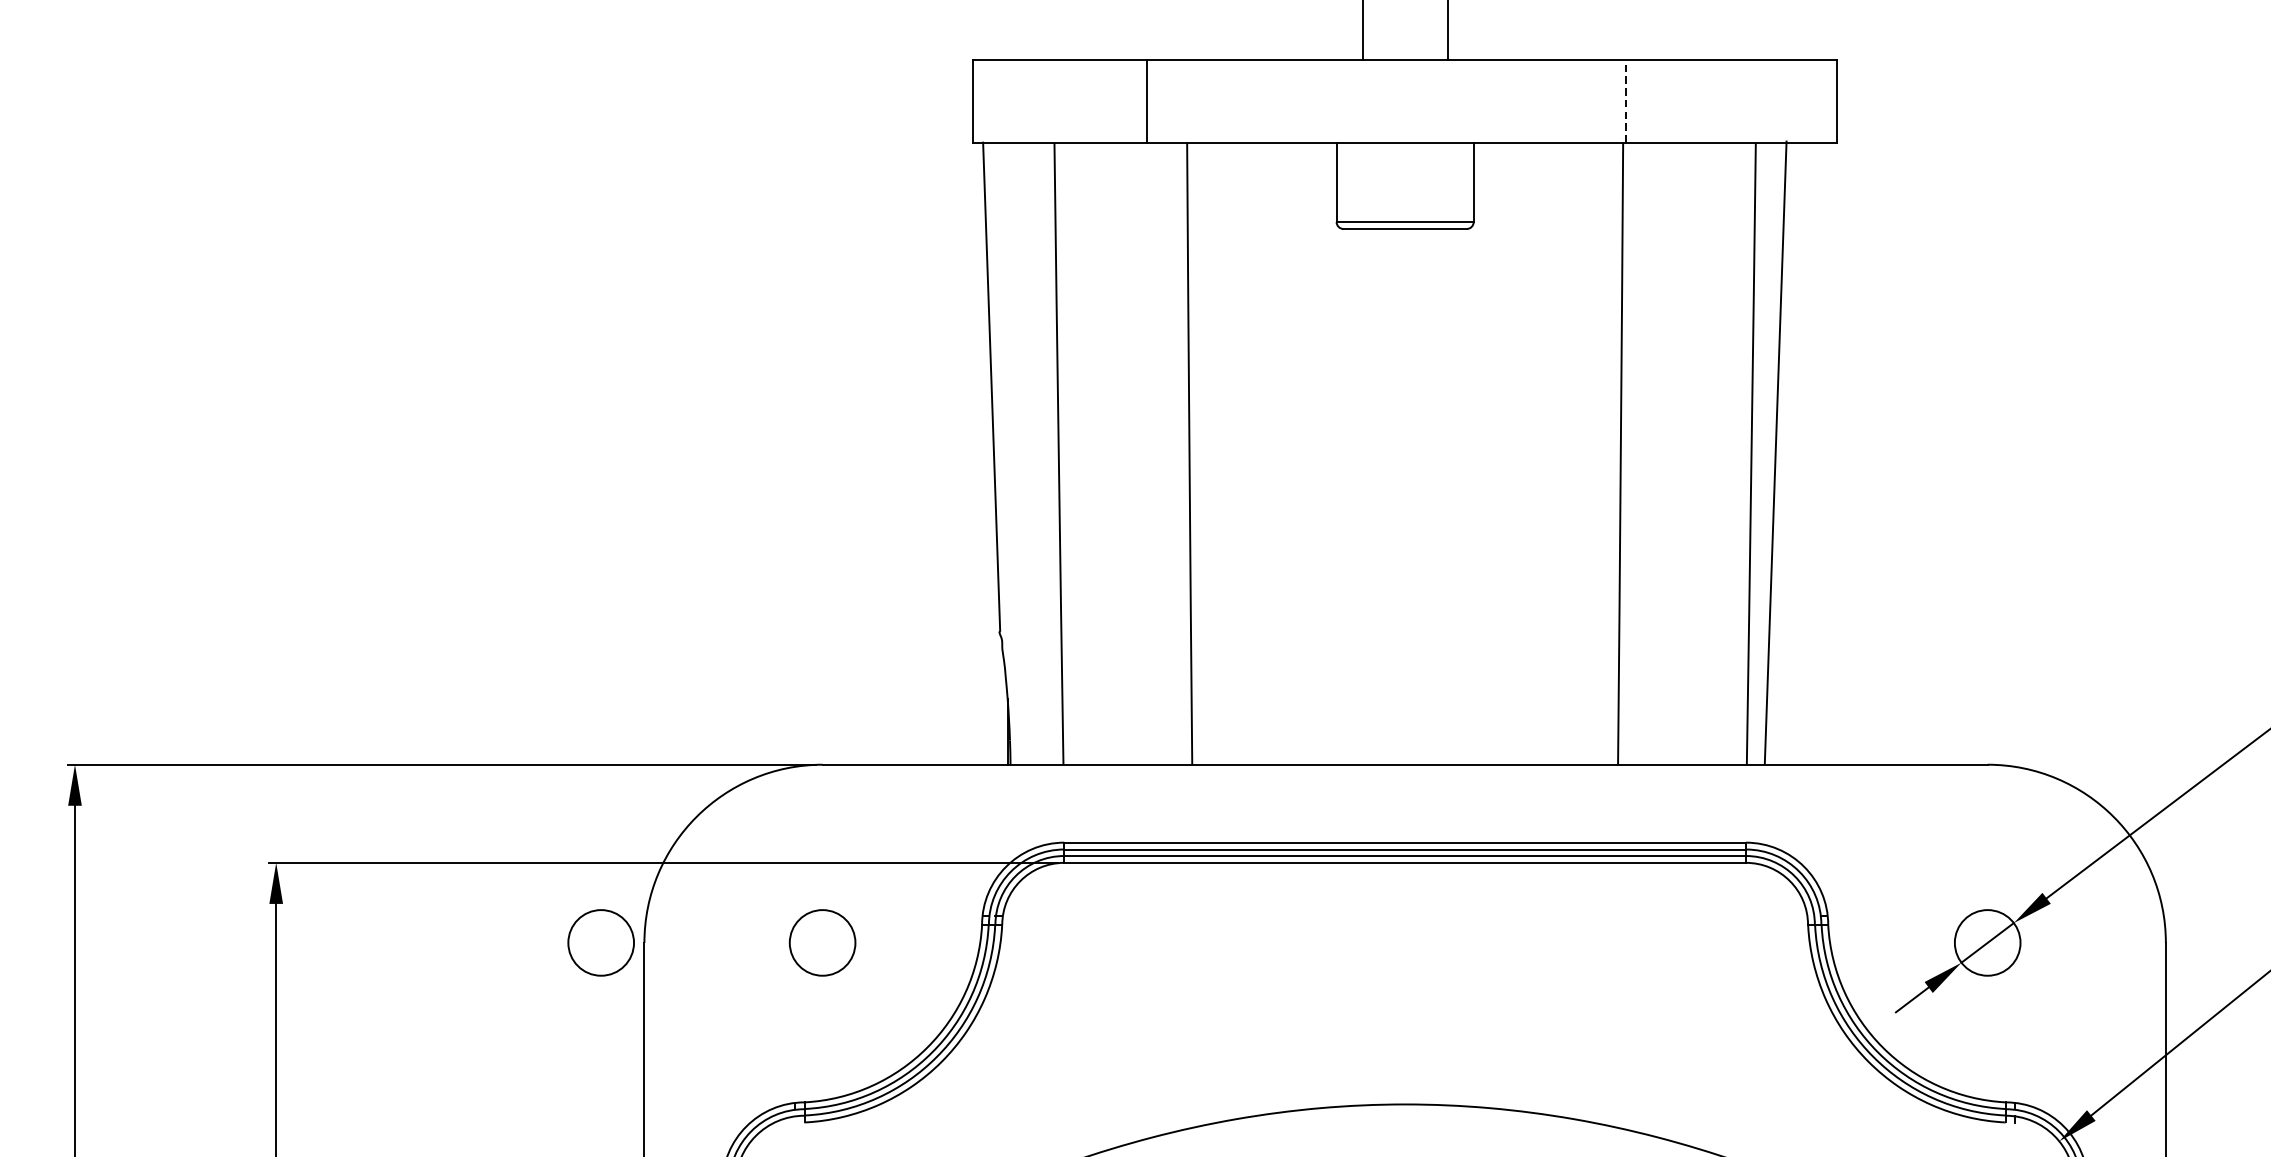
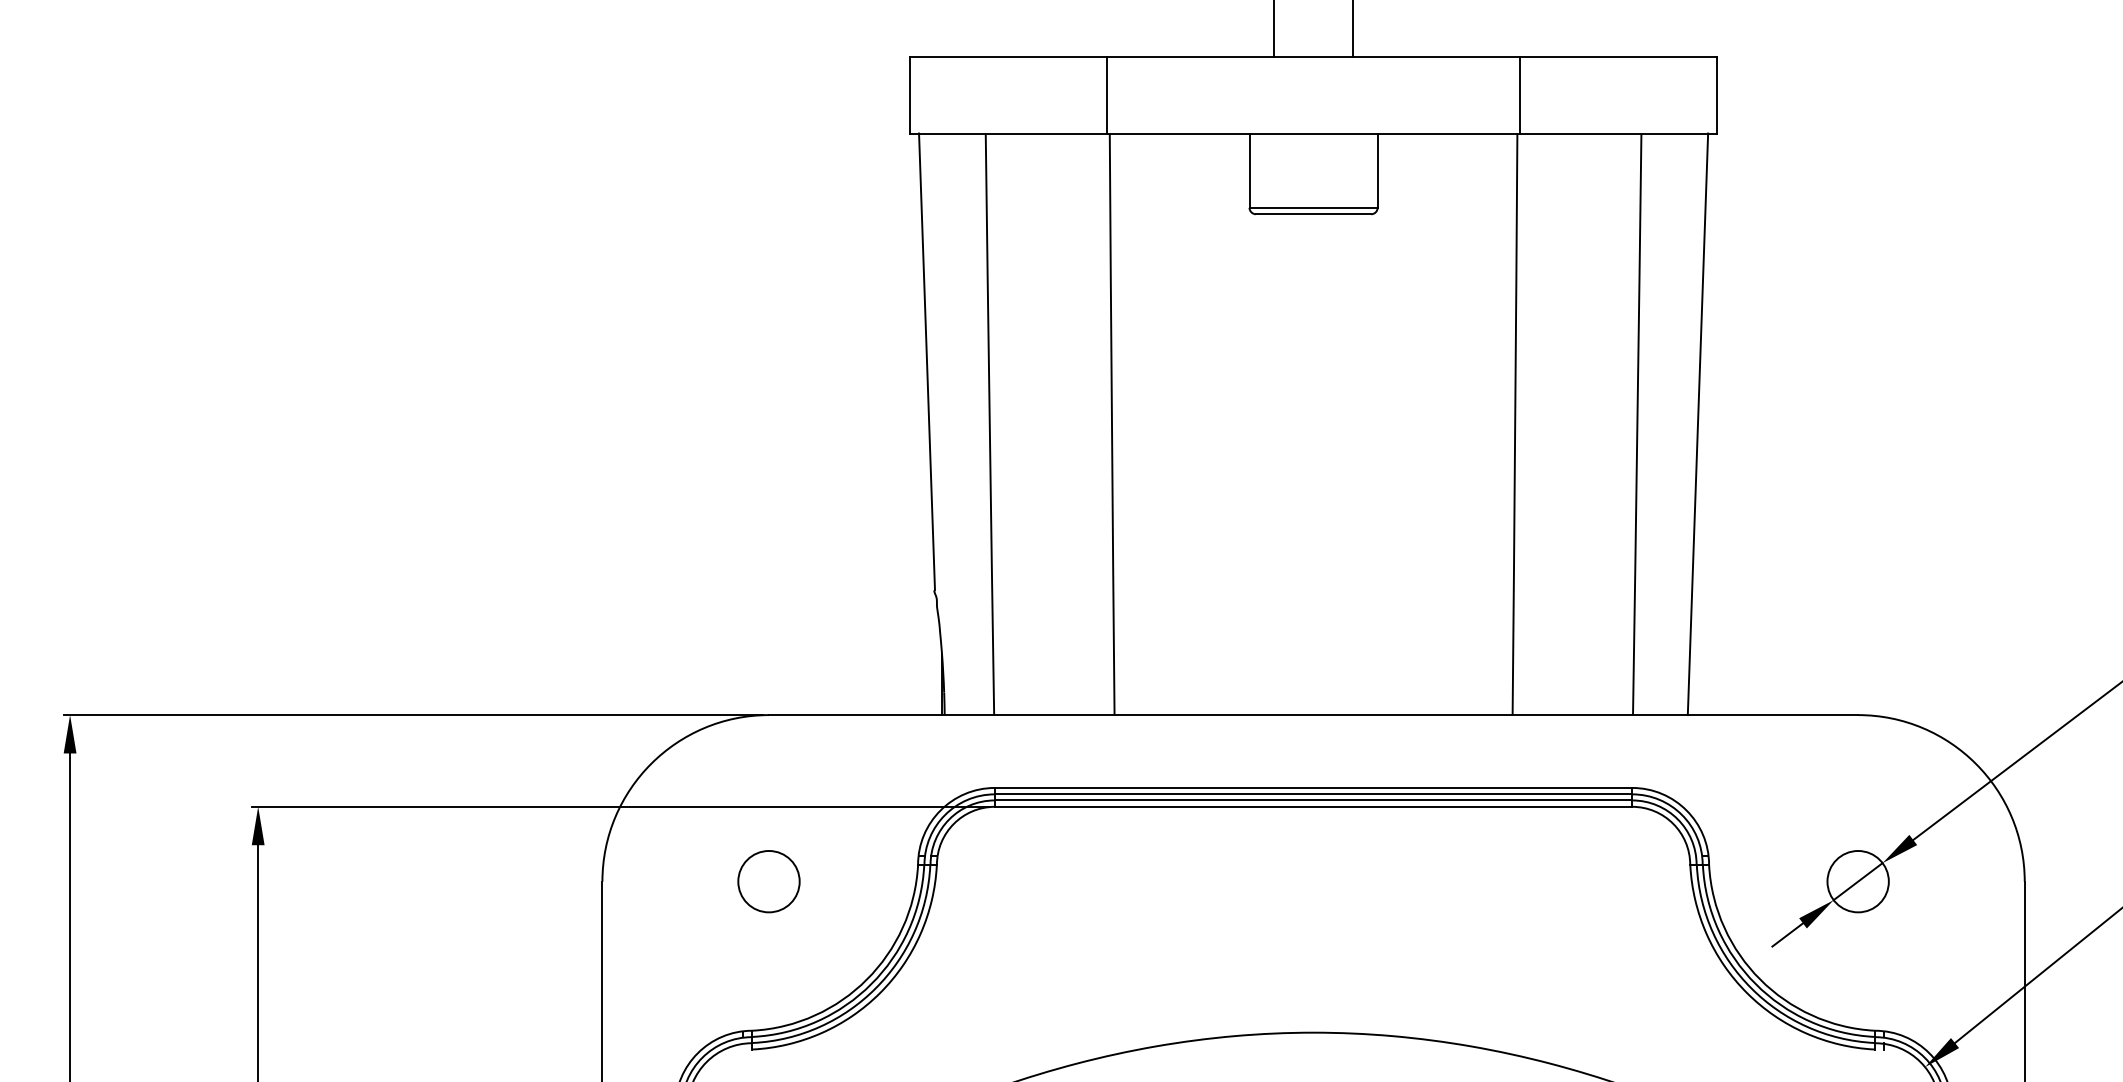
line: (1147, 100) -> (1107, 94), moved
line: (1625, 100) -> (1519, 94), dashed -> solid
line: (1775, 452) -> (1697, 424), moved
circle: (600, 942) -> (561, 881), removed

